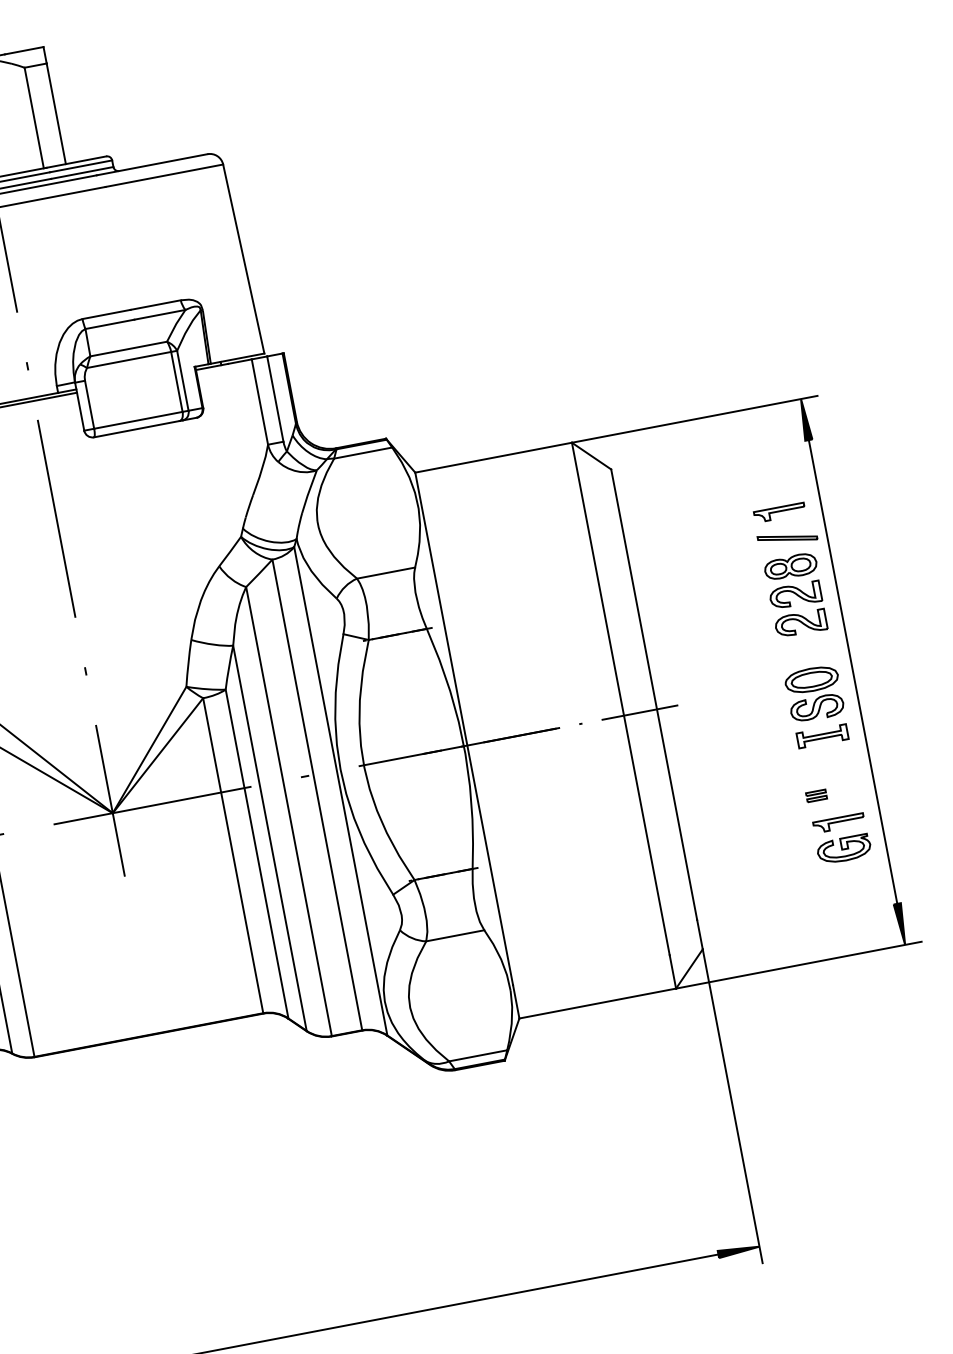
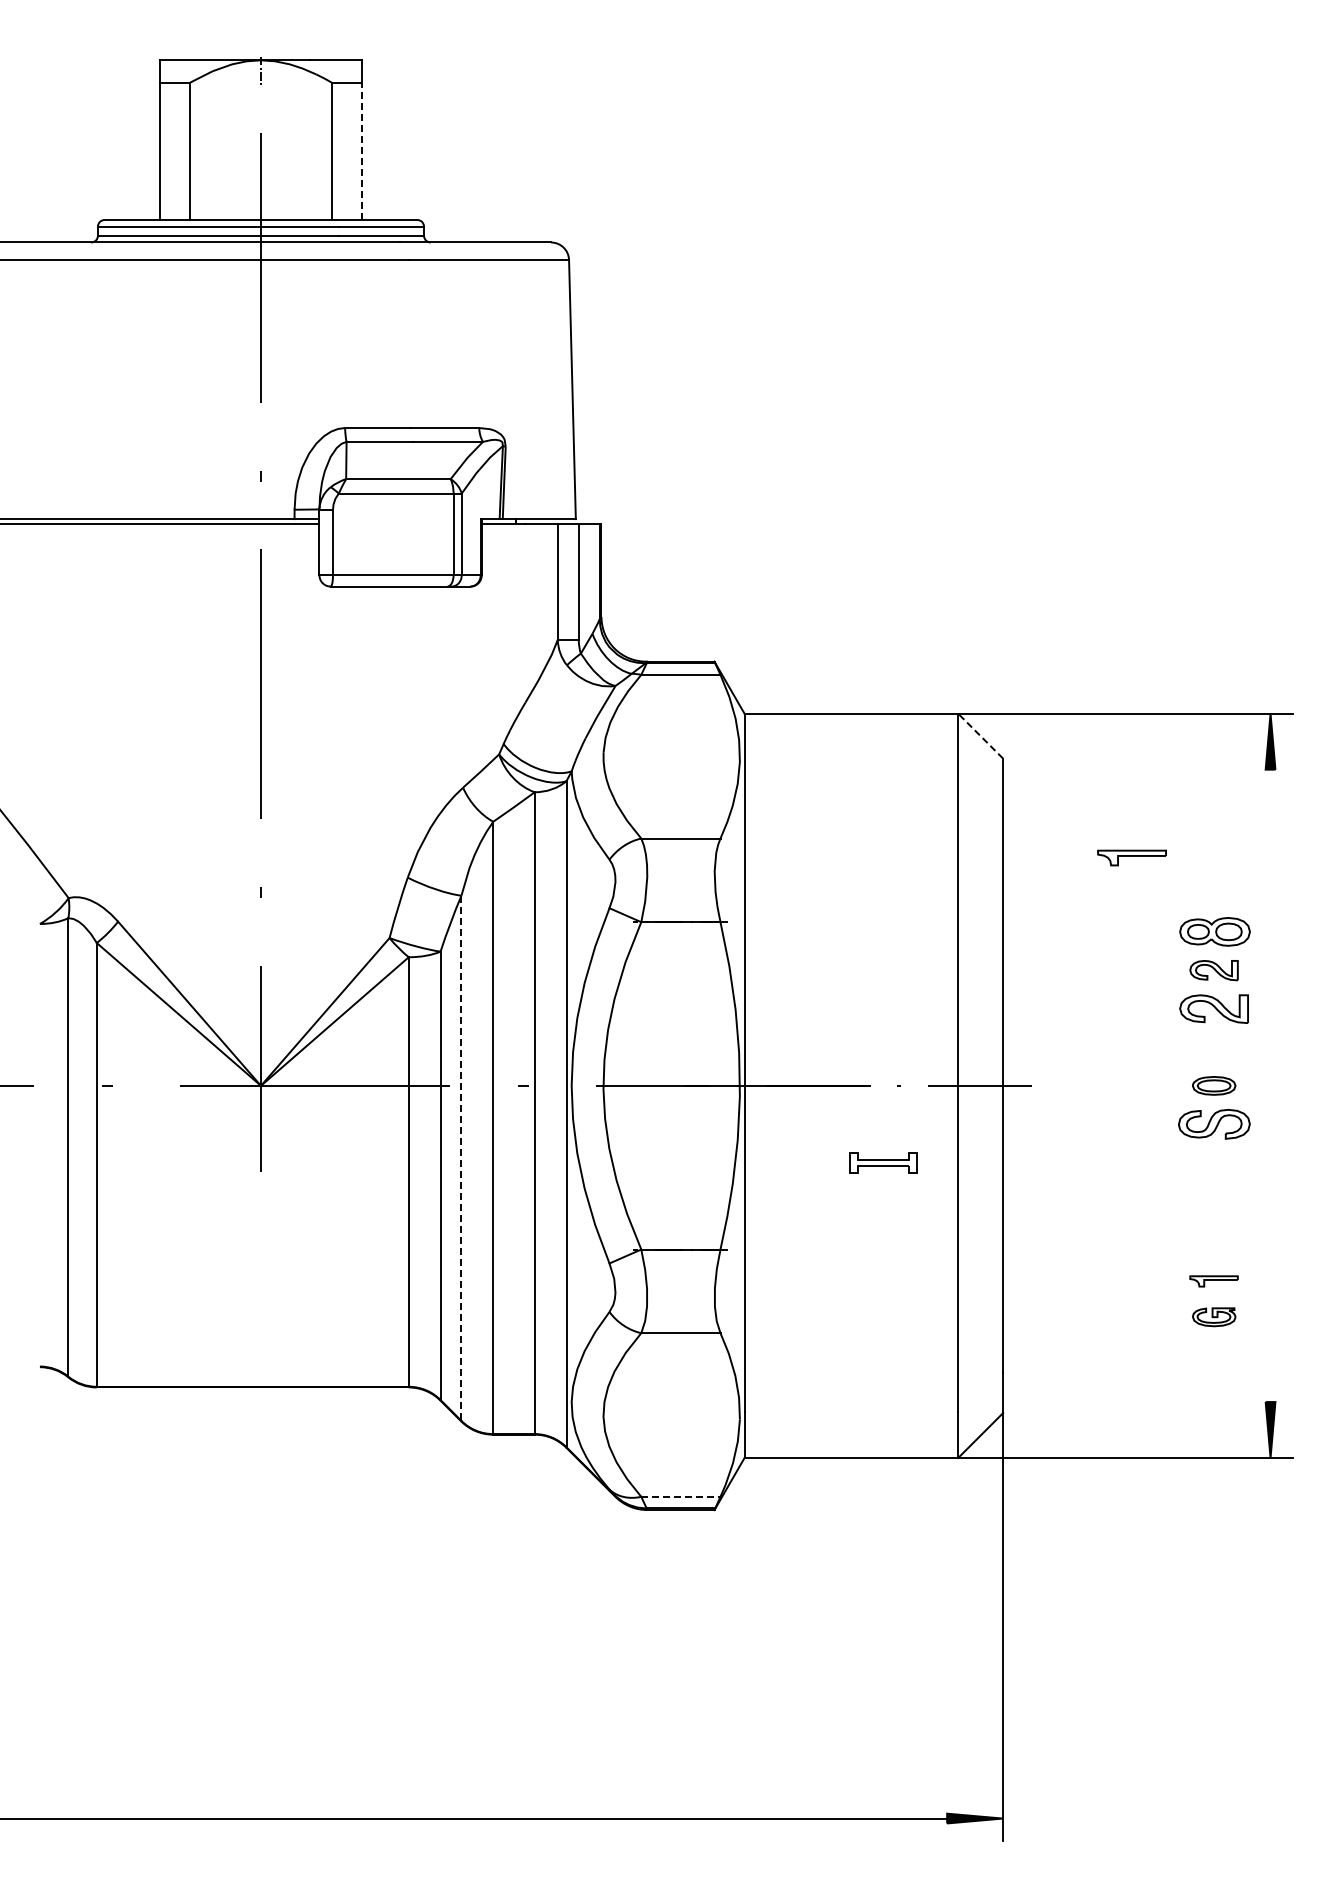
line: (56, 113) -> (362, 151), solid -> dashed
line: (591, 456) -> (980, 736), solid -> dashed
part: (779, 512) -> (1131, 857), moved
part: (787, 538) -> (1217, 893), removed
part: (795, 595) -> (1213, 970), size x0.7
line: (852, 671) -> (1270, 1085), removed
part: (811, 679) -> (1213, 1085), size x0.6
part: (822, 736) -> (883, 1162), moved
part: (816, 795) -> (1191, 1239), removed
part: (838, 823) -> (1213, 1281), size x0.7
line: (269, 838) -> (461, 1158), solid -> dashed
part: (843, 849) -> (1213, 1317), size x0.6
line: (477, 1055) -> (680, 1496), solid -> dashed

